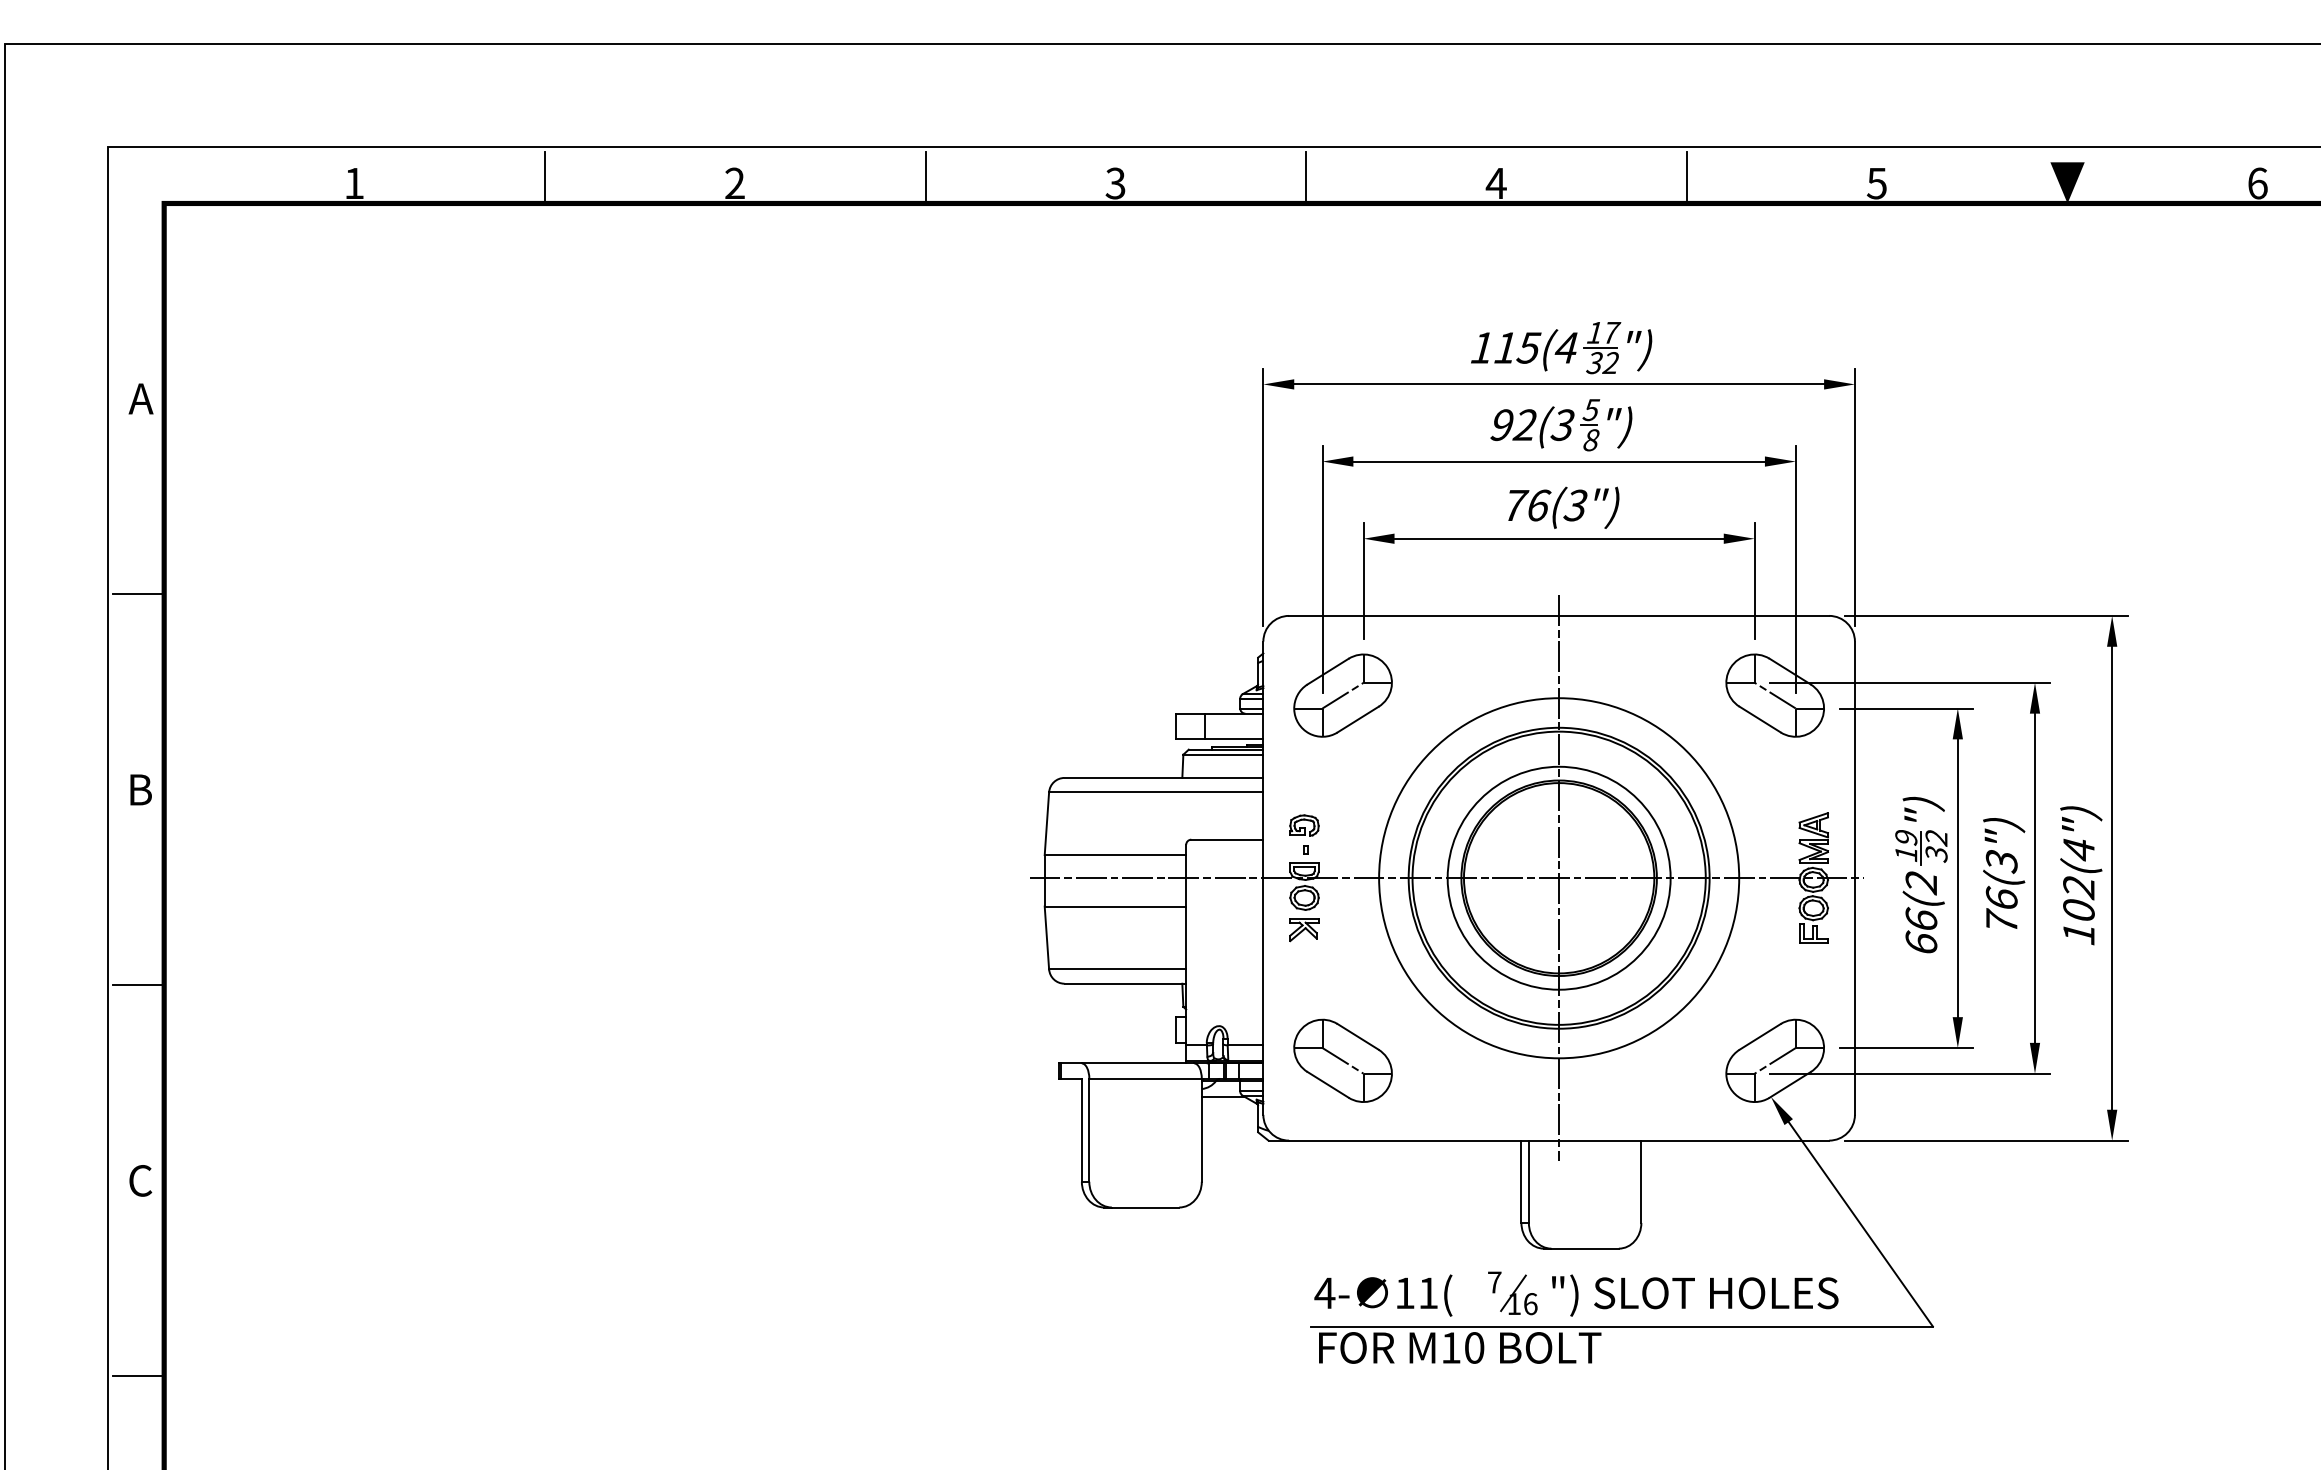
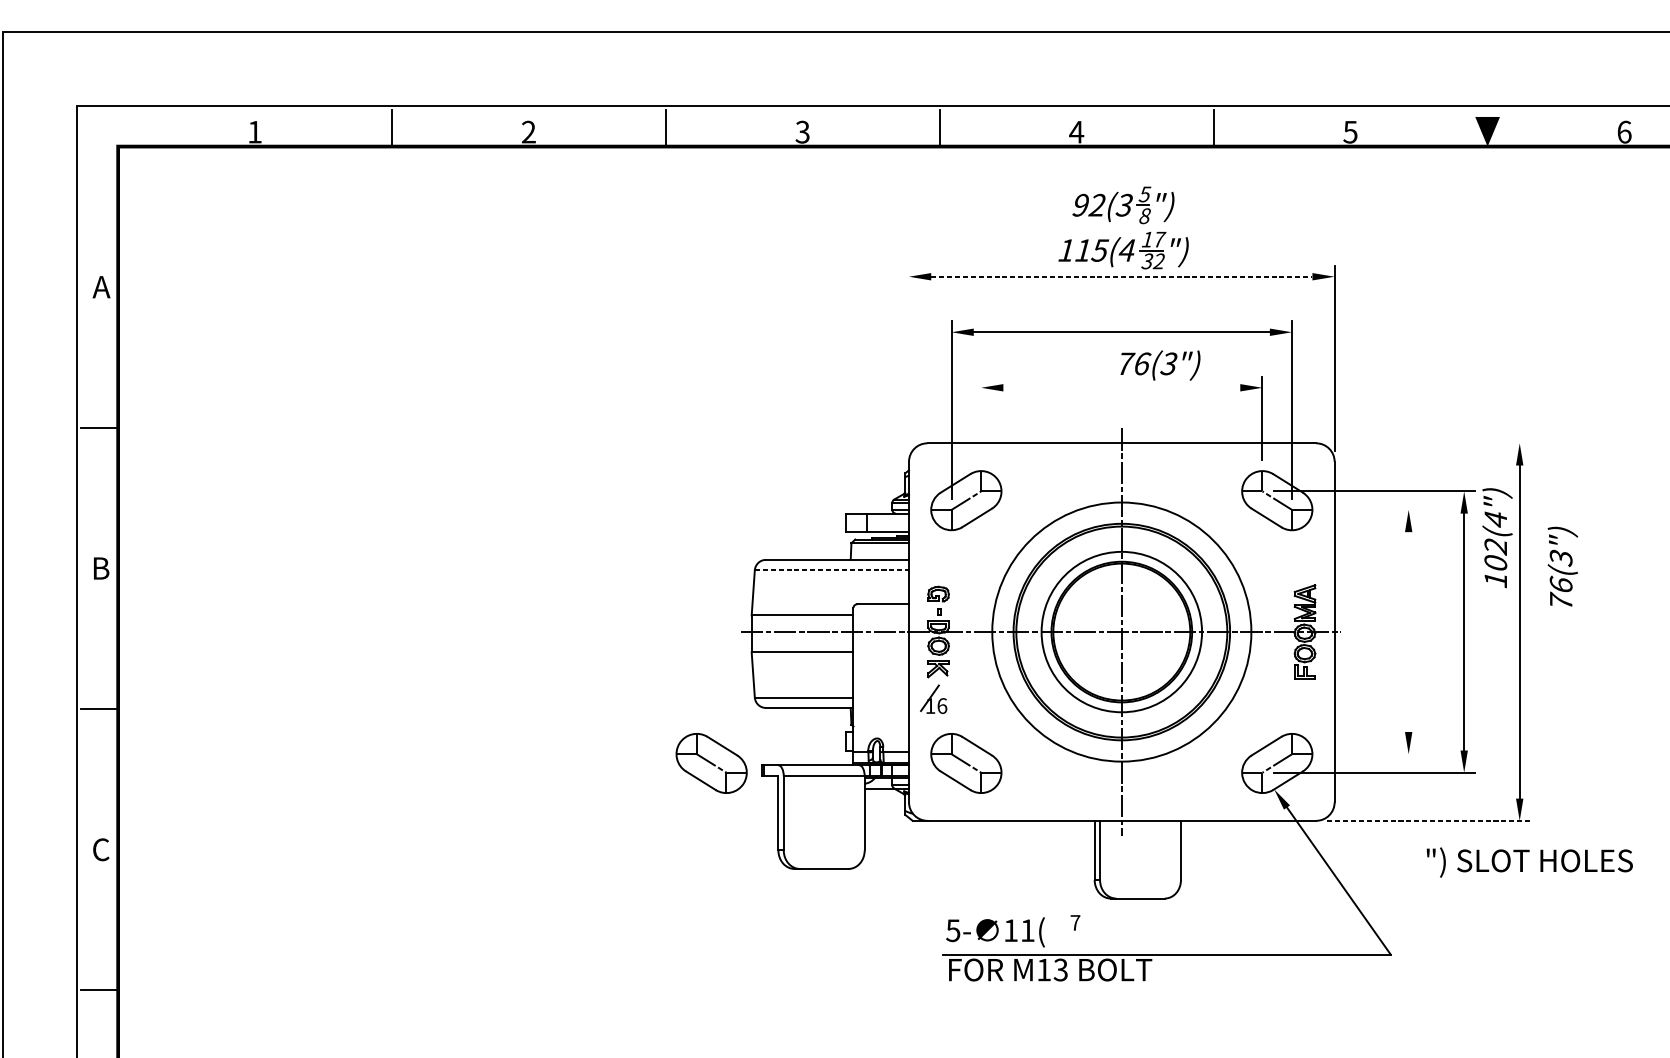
line: (1559, 384) -> (1122, 276), solid -> dashed
part: (1561, 425) -> (1123, 205), moved
line: (1263, 497) -> (909, 358), removed
text: (1563, 507) -> (1160, 365), moved
line: (1558, 538) -> (1121, 387), removed
line: (1363, 581) -> (981, 418), removed
line: (1985, 615) -> (1428, 443), removed
line: (1906, 708) -> (1371, 509), removed
line: (1156, 792) -> (832, 570), solid -> dashed
text: (2004, 873) -> (1563, 566), moved
part: (1921, 874) -> (1382, 629), removed
text: (2081, 875) -> (1497, 537), moved
line: (1957, 878) -> (1408, 632), removed
line: (1906, 1048) -> (1371, 754), removed
part: (988, 1060) -> (711, 763), added
line: (1986, 1140) -> (1429, 820), solid -> dashed
text: (1324, 1293) -> (952, 930), 4- -> 5-
part: (1518, 1294) -> (933, 699), moved
text: (1695, 1295) -> (1530, 862), moved
text: (1474, 1347) -> (1060, 969), M10 -> M13

